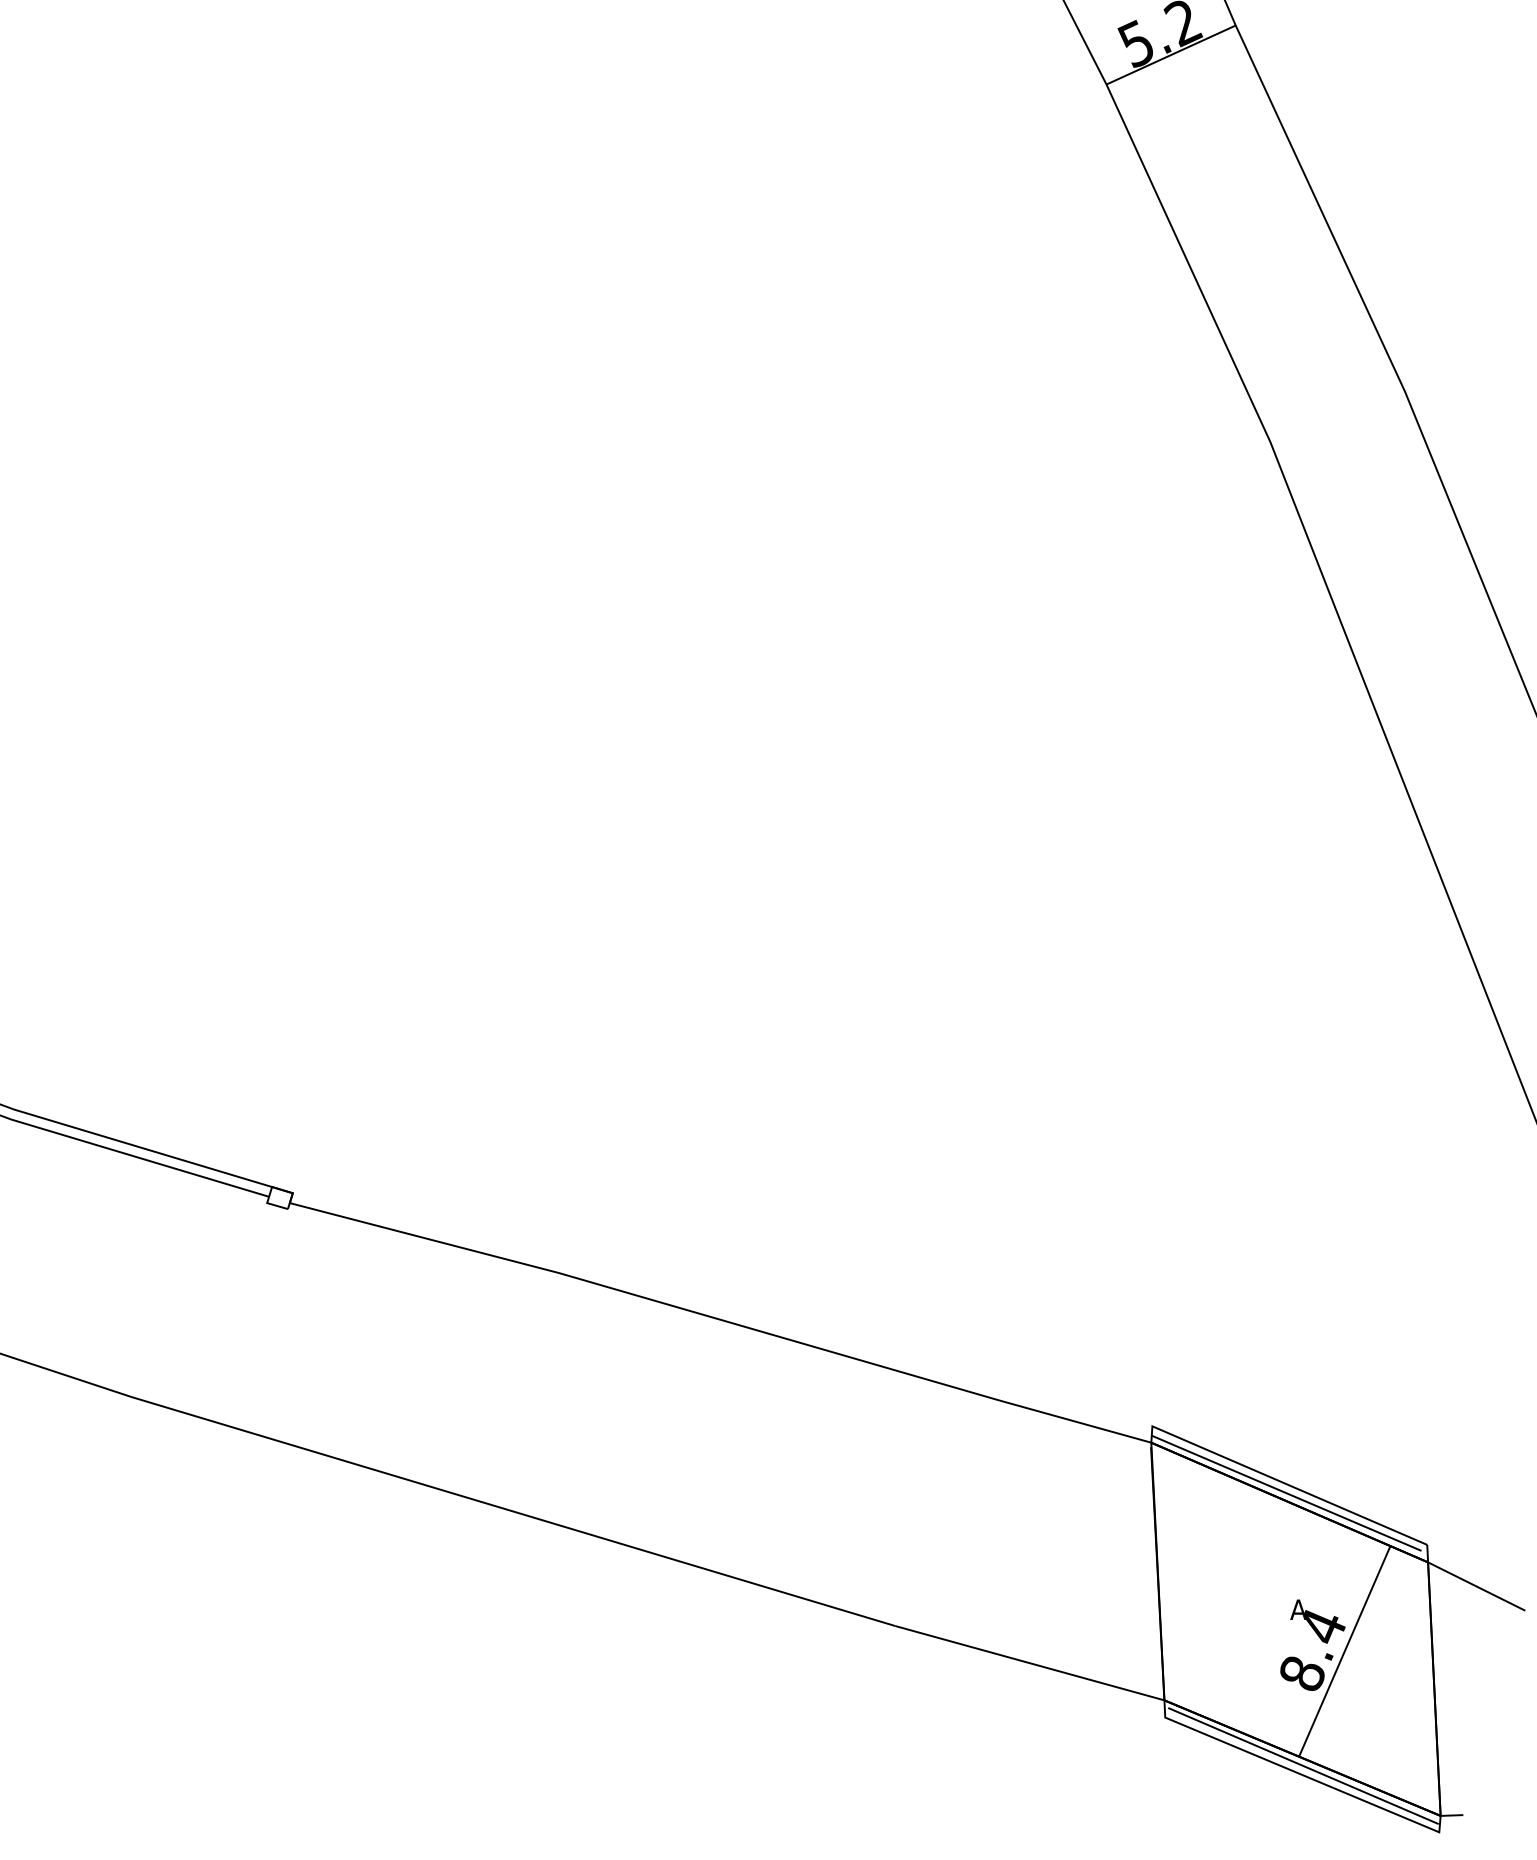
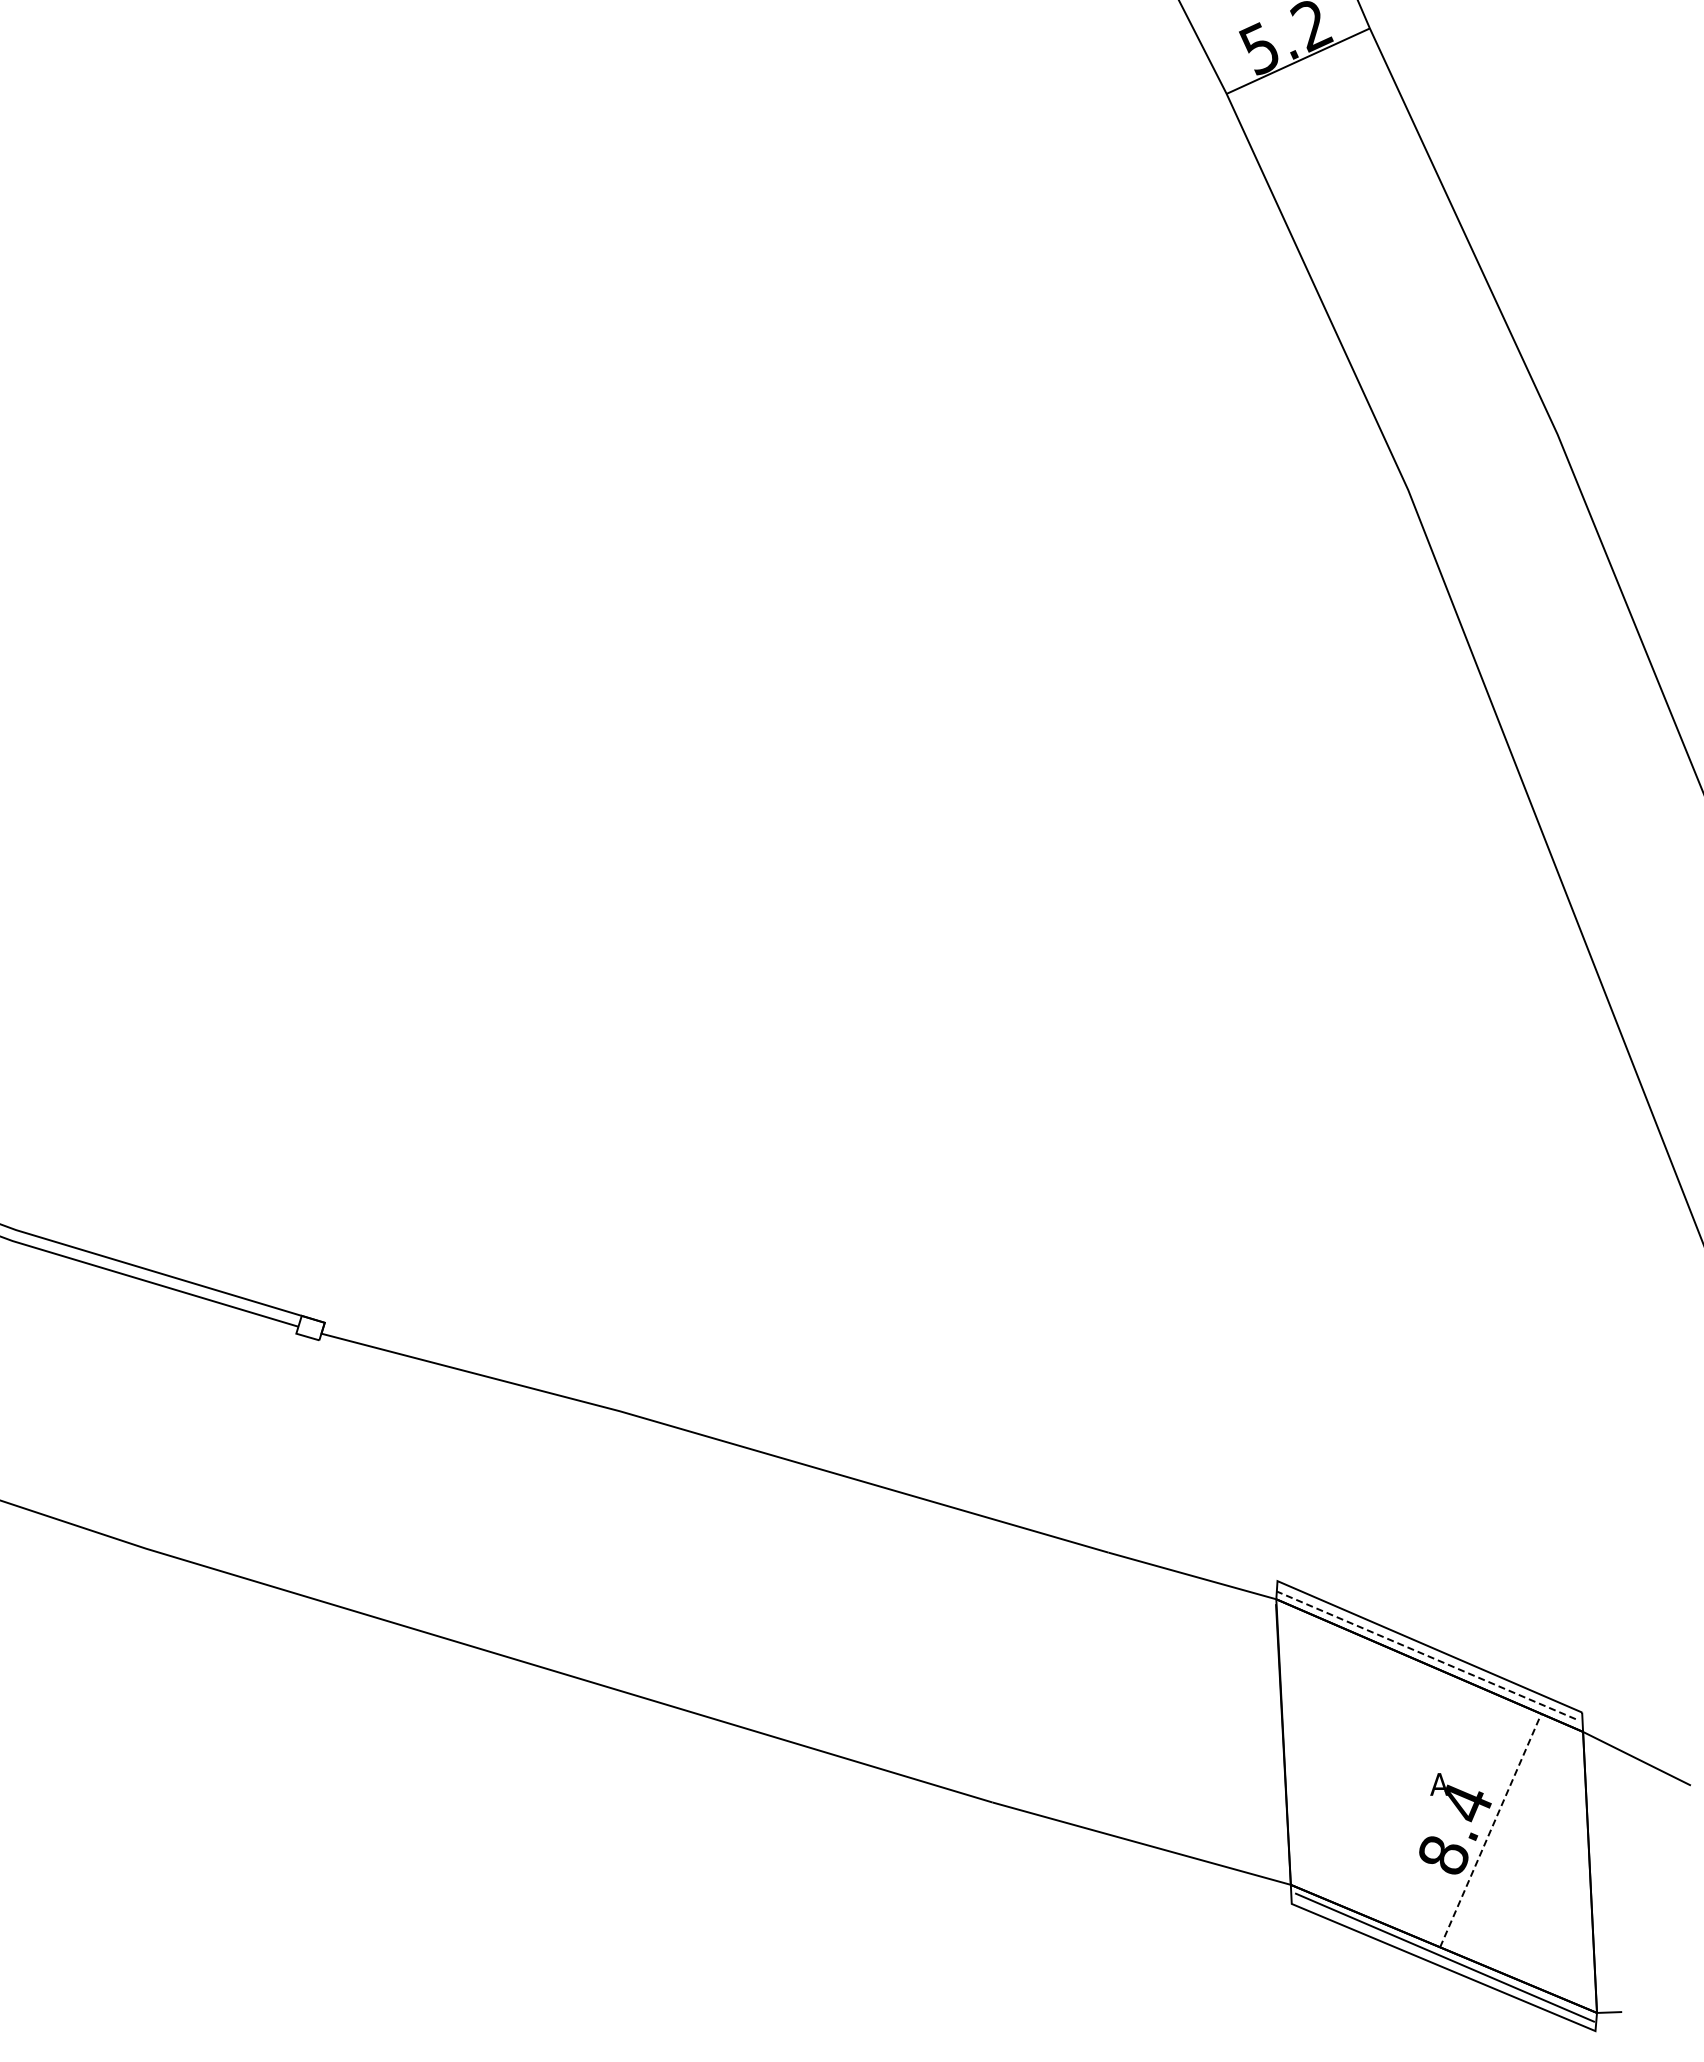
line: (1286, 1493) -> (1426, 1655), solid -> dashed
line: (1344, 1651) -> (1490, 1830), solid -> dashed

